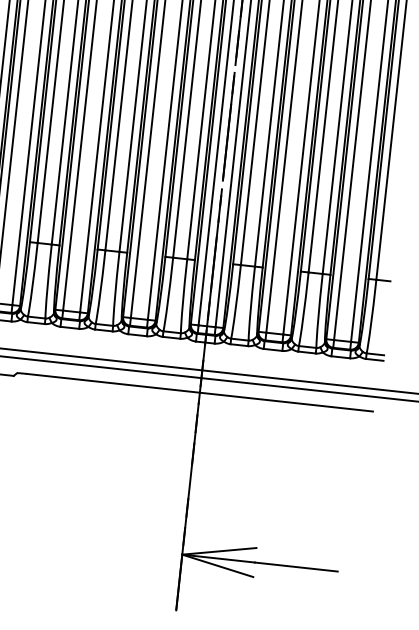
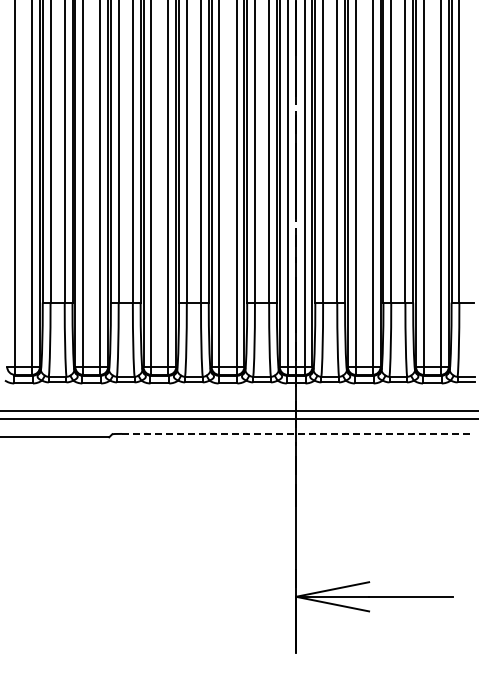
line: (200, 392) -> (296, 433), solid -> dashed

